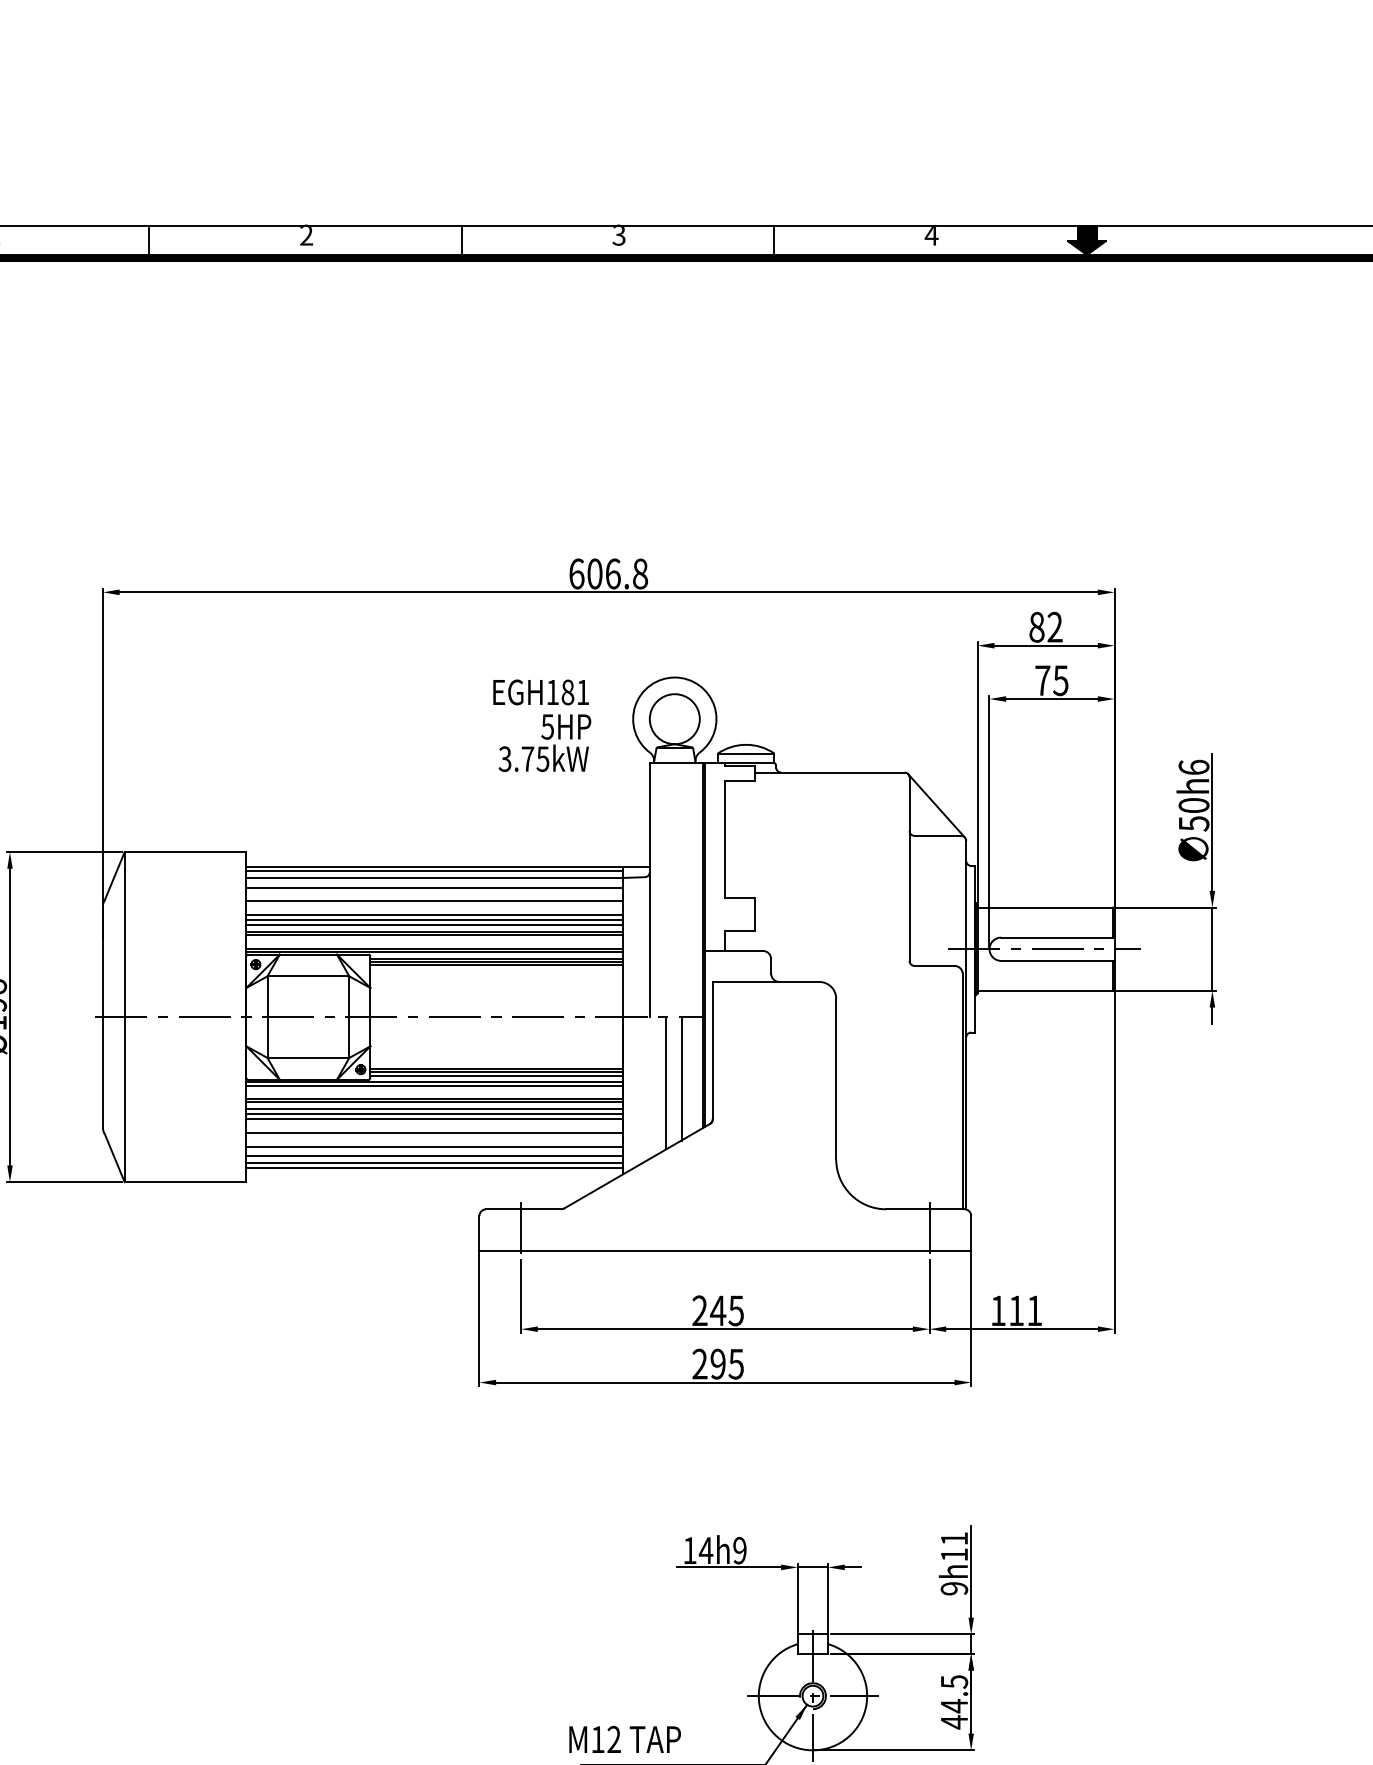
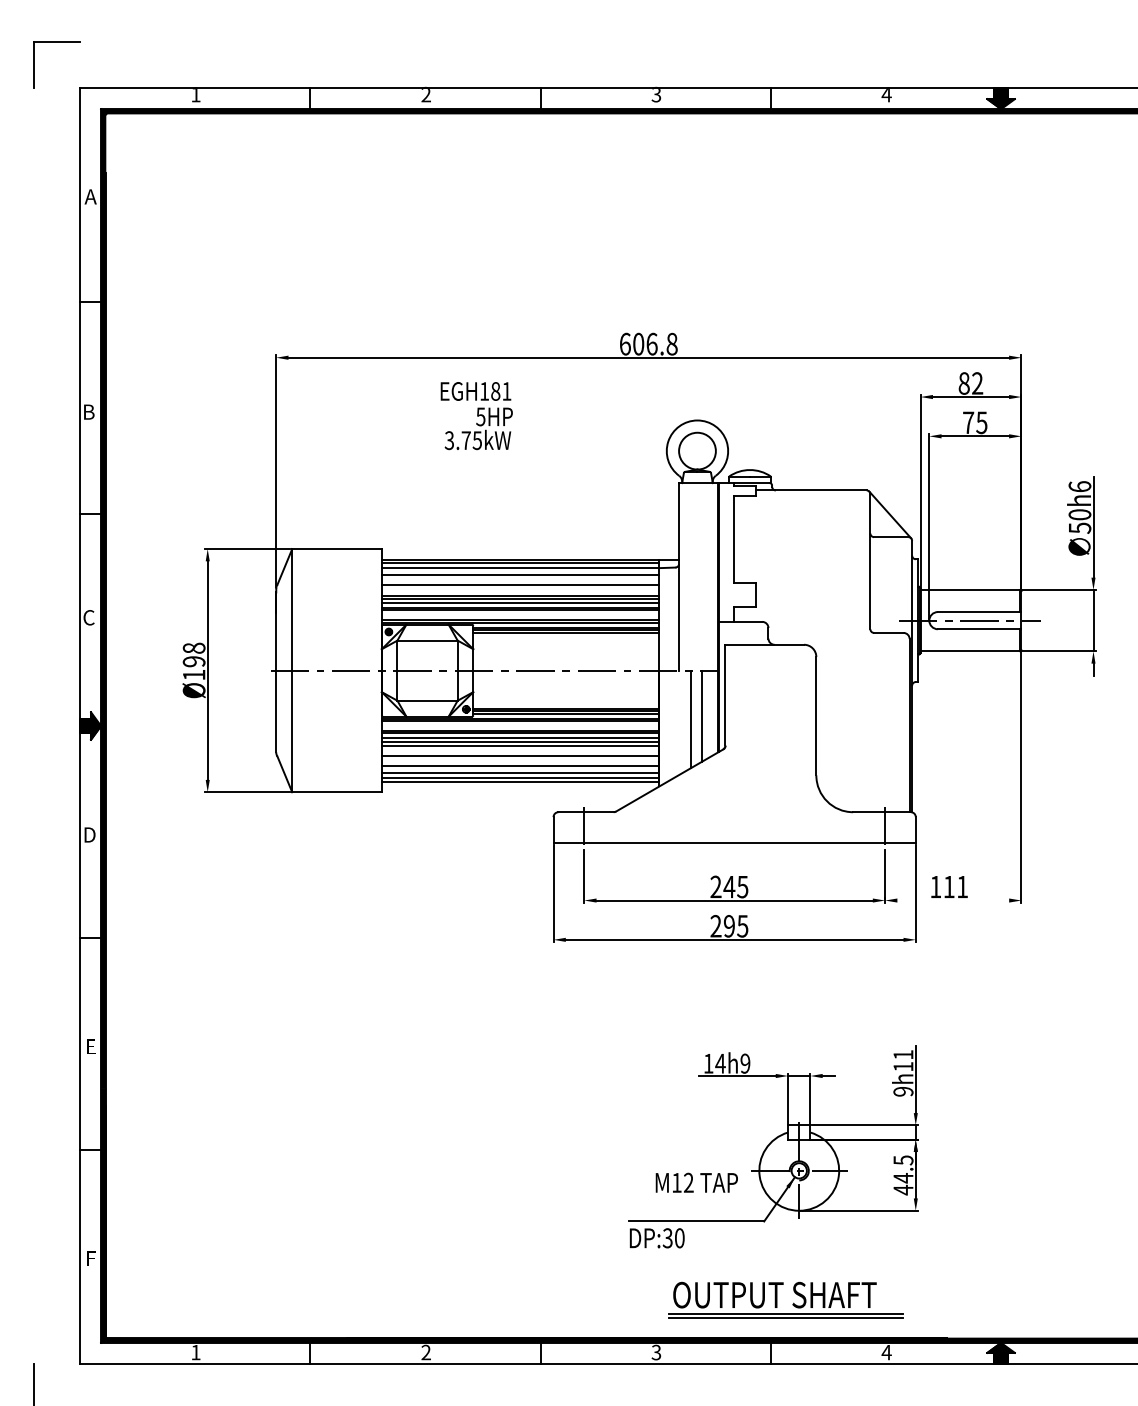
text: (541, 726) -> (476, 416), moved
line: (1025, 1329) -> (955, 900), removed
text: (624, 1739) -> (696, 1182), moved

